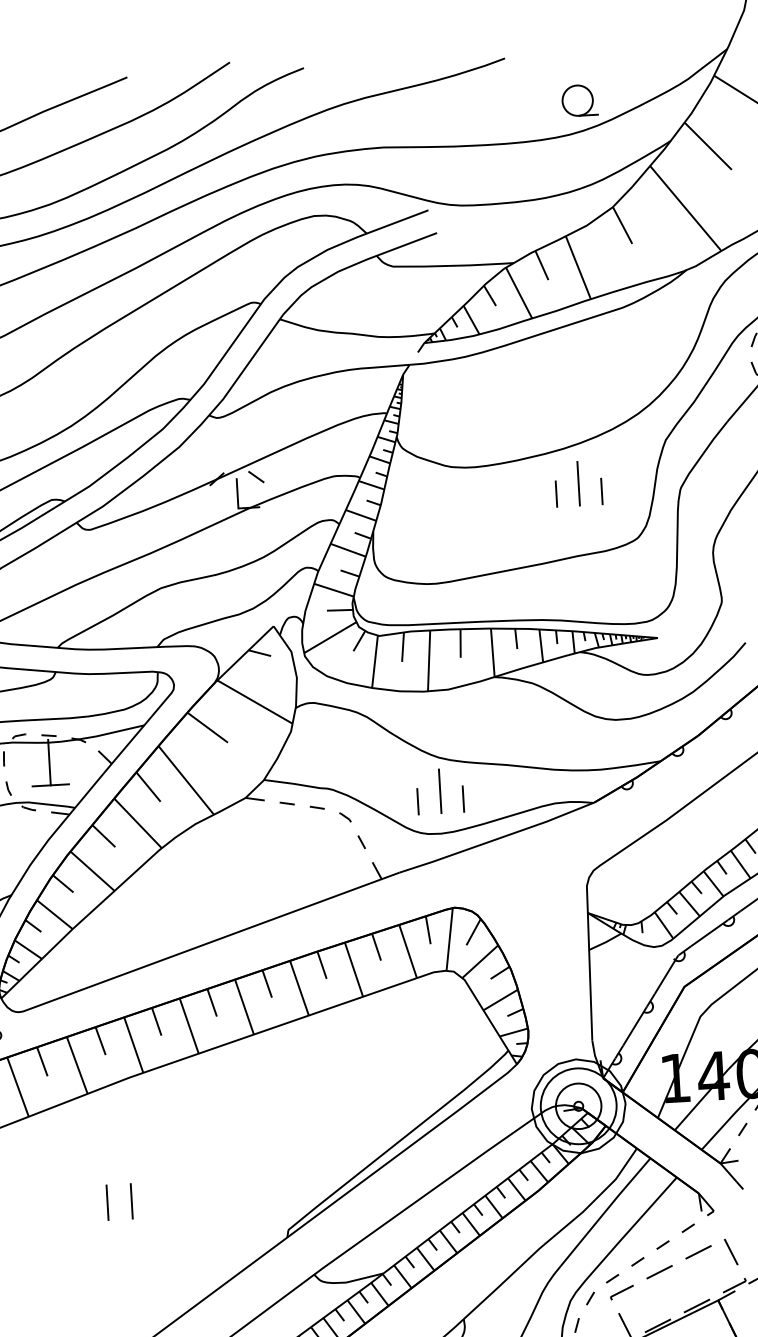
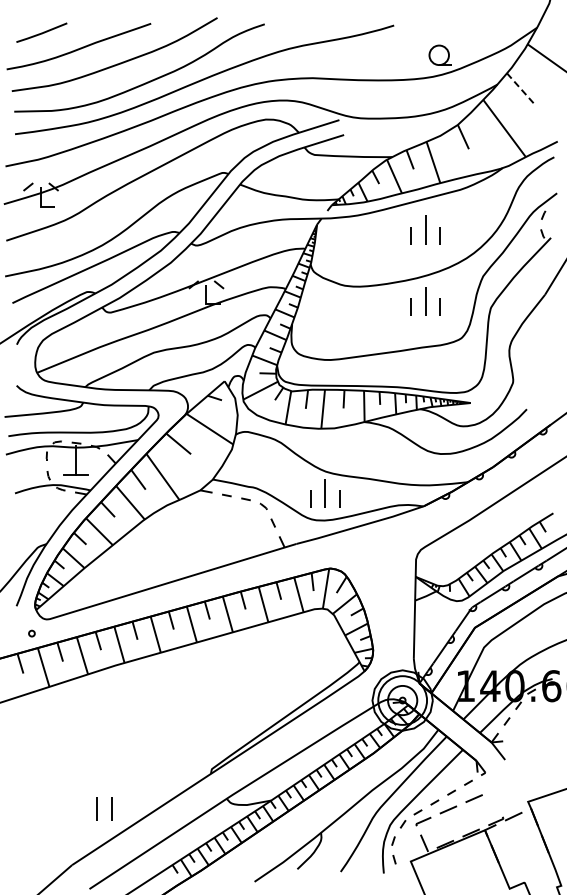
line: (708, 146) -> (521, 89), solid -> dashed
part: (572, 374) -> (425, 230), added
part: (108, 1201) -> (97, 808), moved
line: (730, 1251) -> (494, 799), removed

